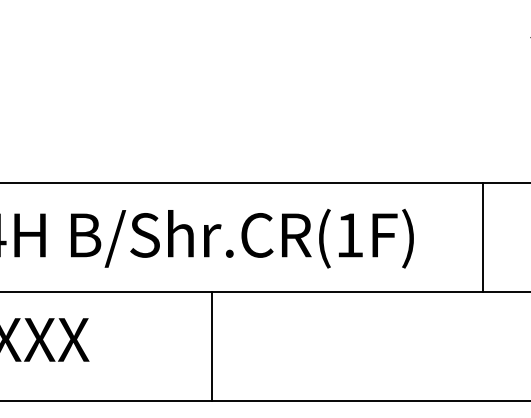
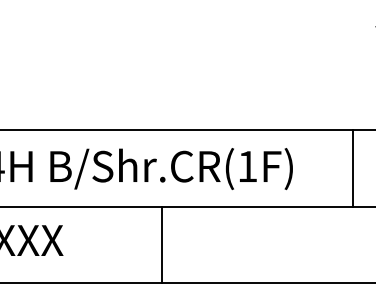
line: (482, 237) -> (352, 168), moved
line: (212, 345) -> (161, 244), moved

